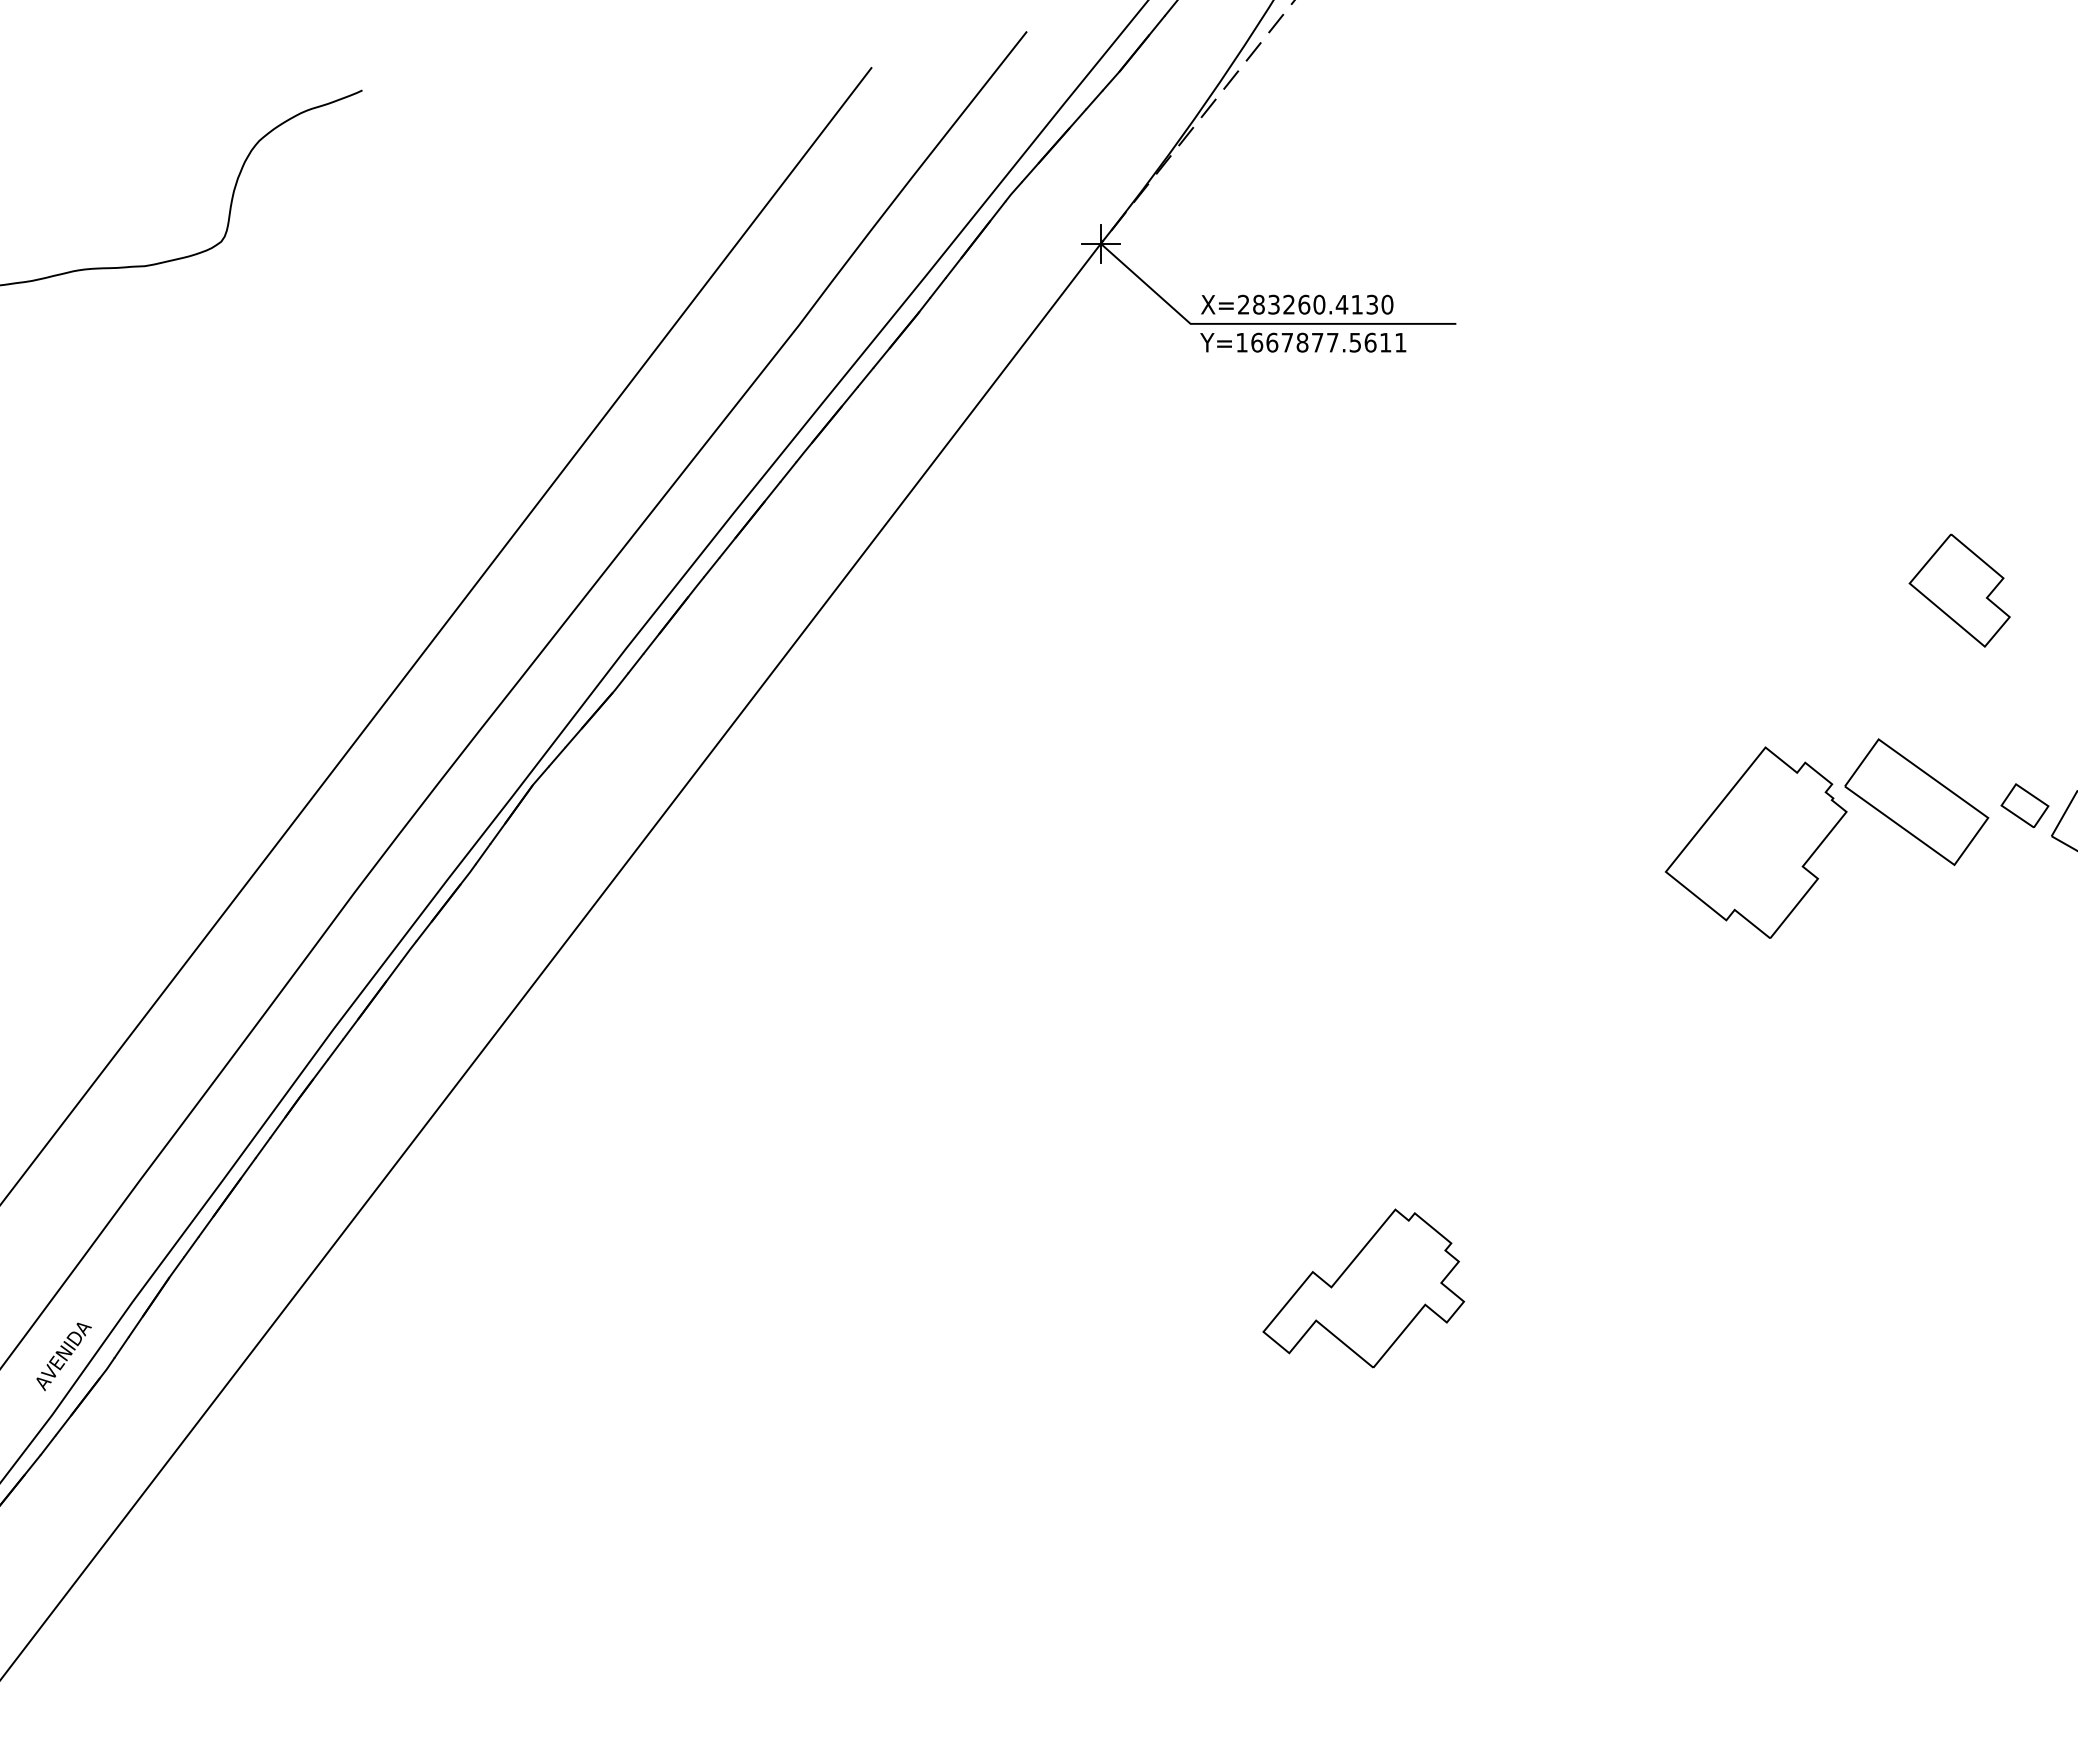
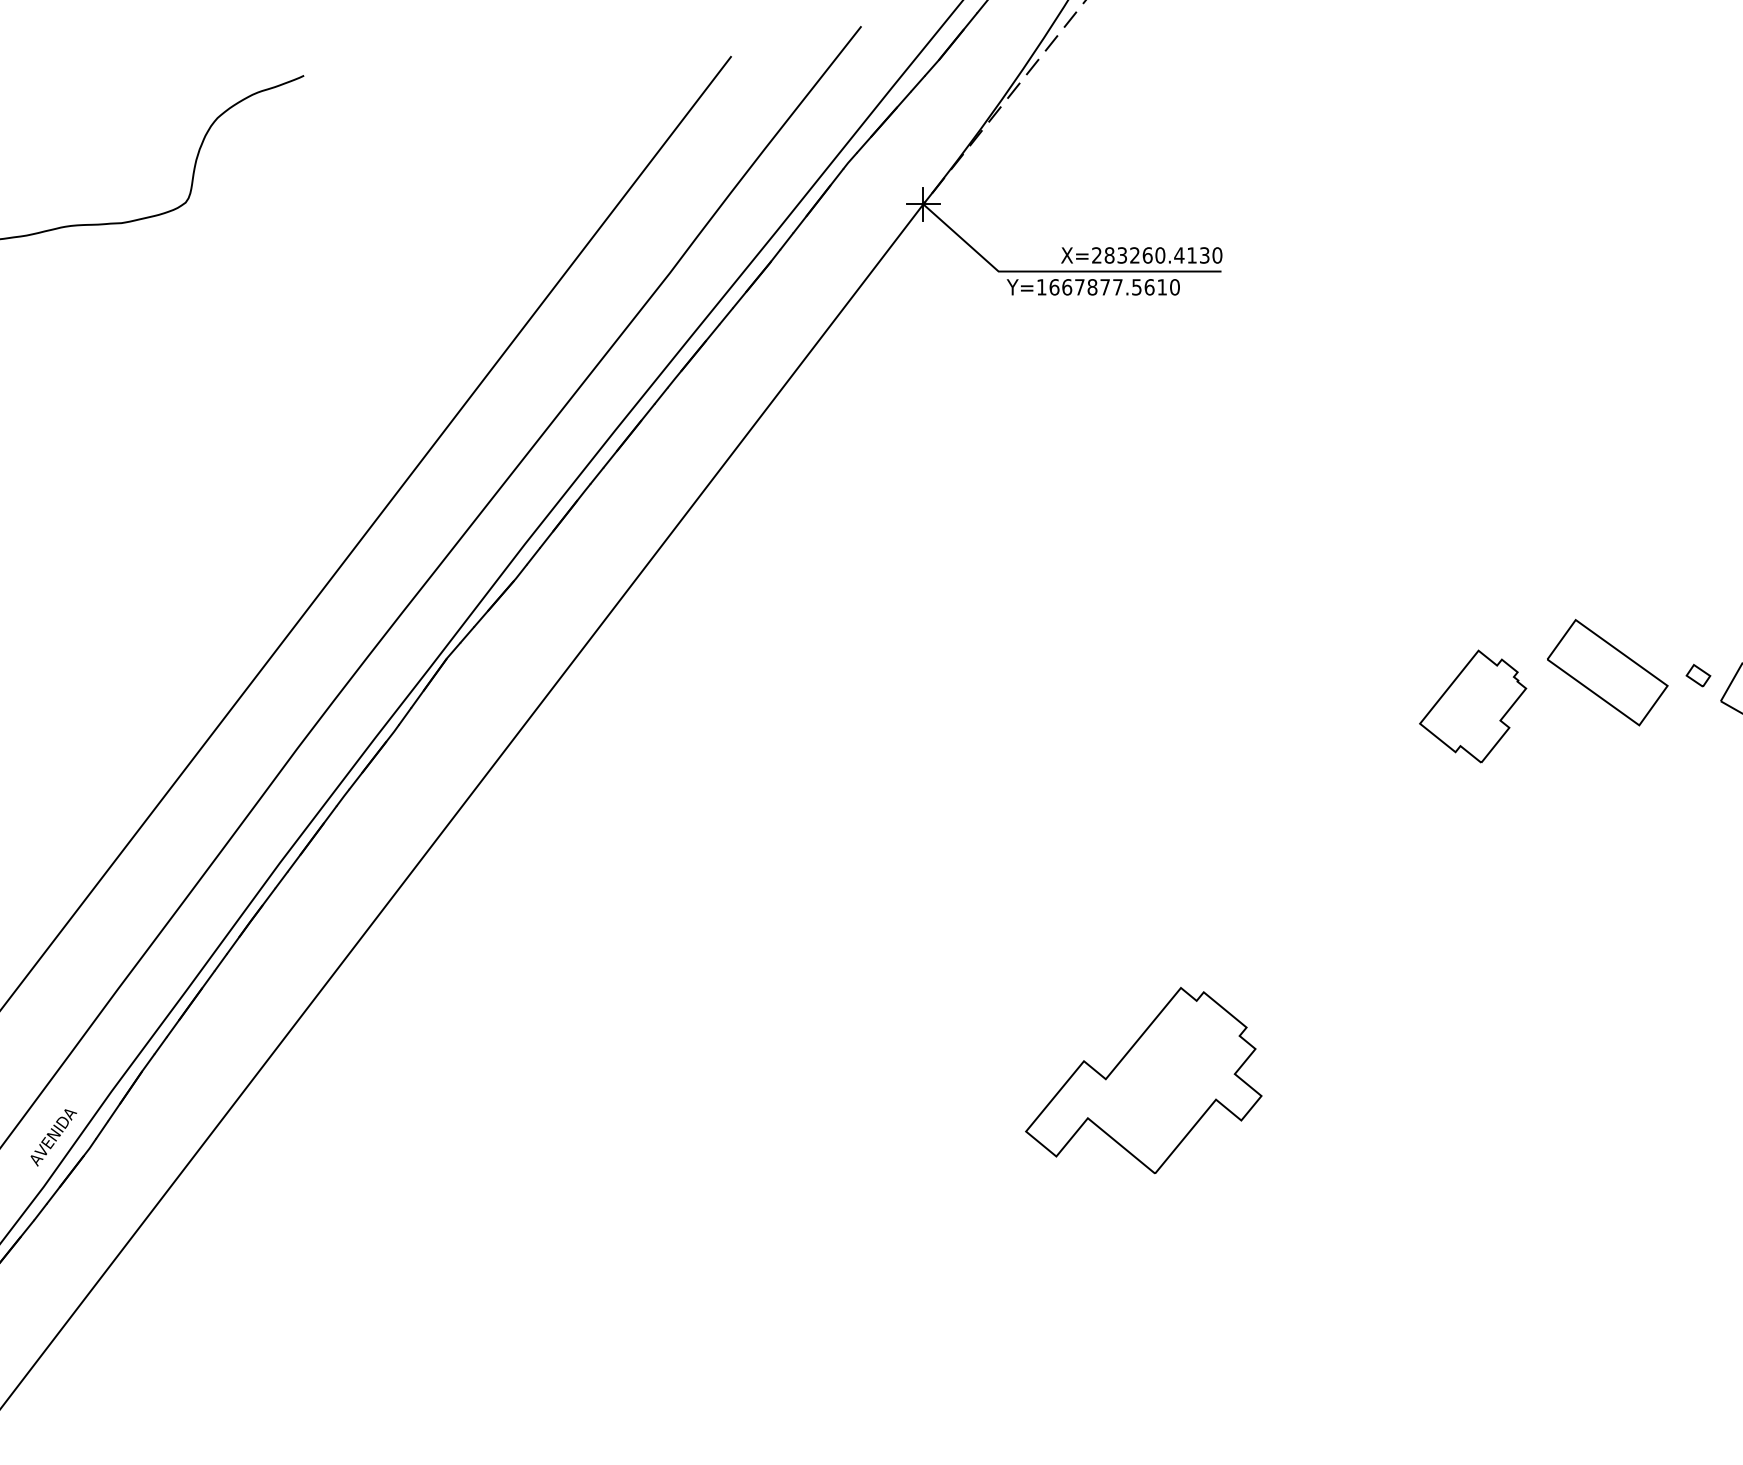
text: (1297, 304) -> (1141, 255), moved
text: (1400, 342) -> (1174, 287), Y=1667877.5611 -> Y=1667877.5610
part: (1959, 590) -> (1643, 495), removed
part: (2024, 805) -> (1698, 675), size x0.6
part: (1756, 842) -> (1473, 706), size x0.7
part: (1363, 1288) -> (1143, 1080), size x1.4

